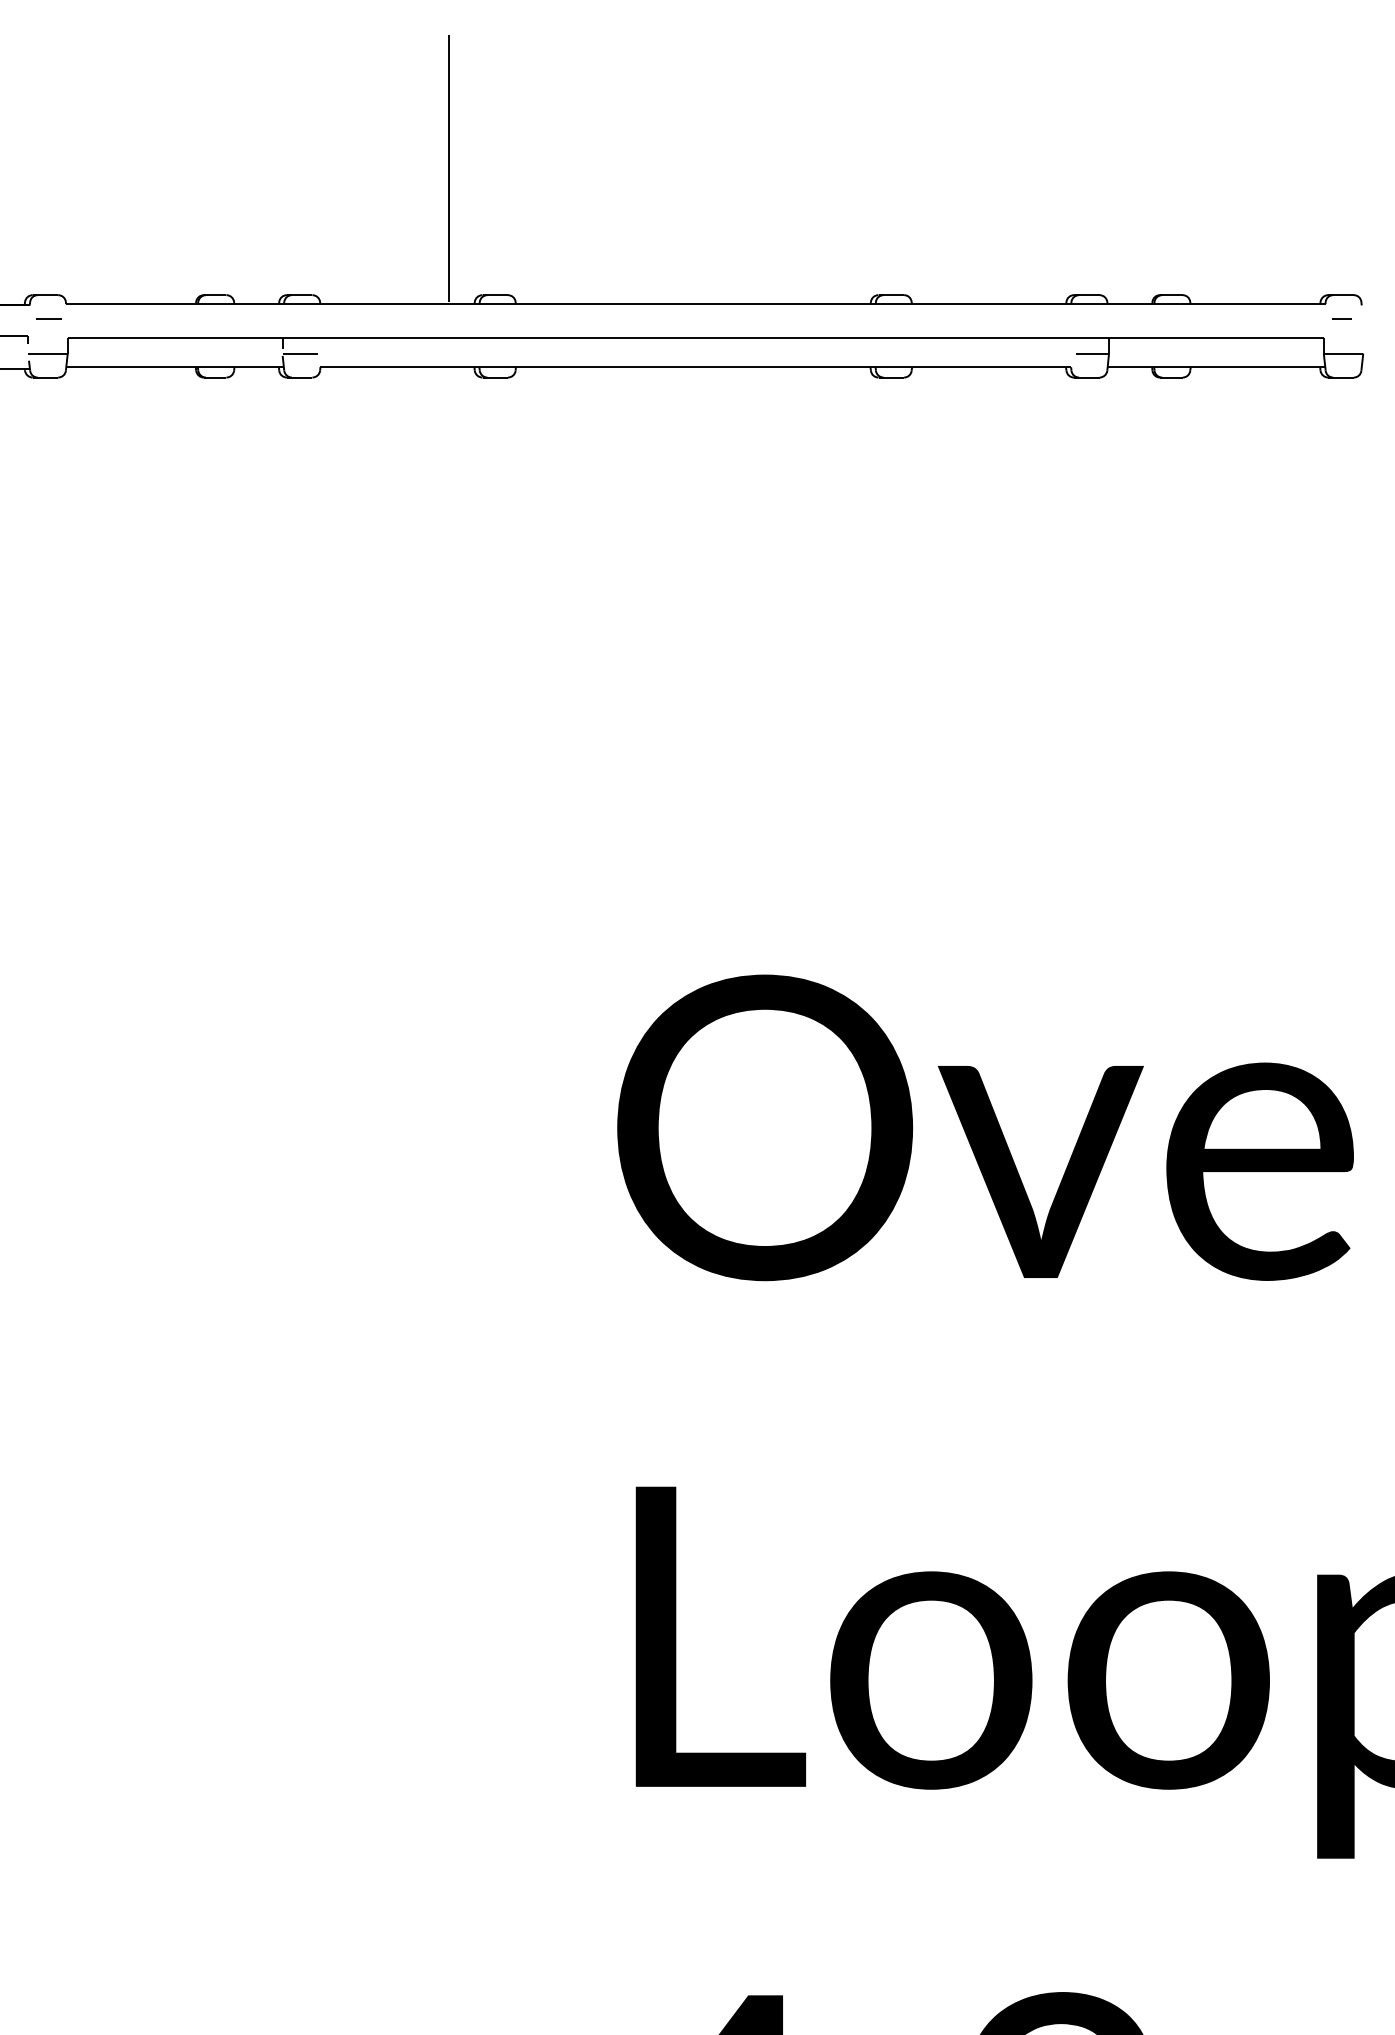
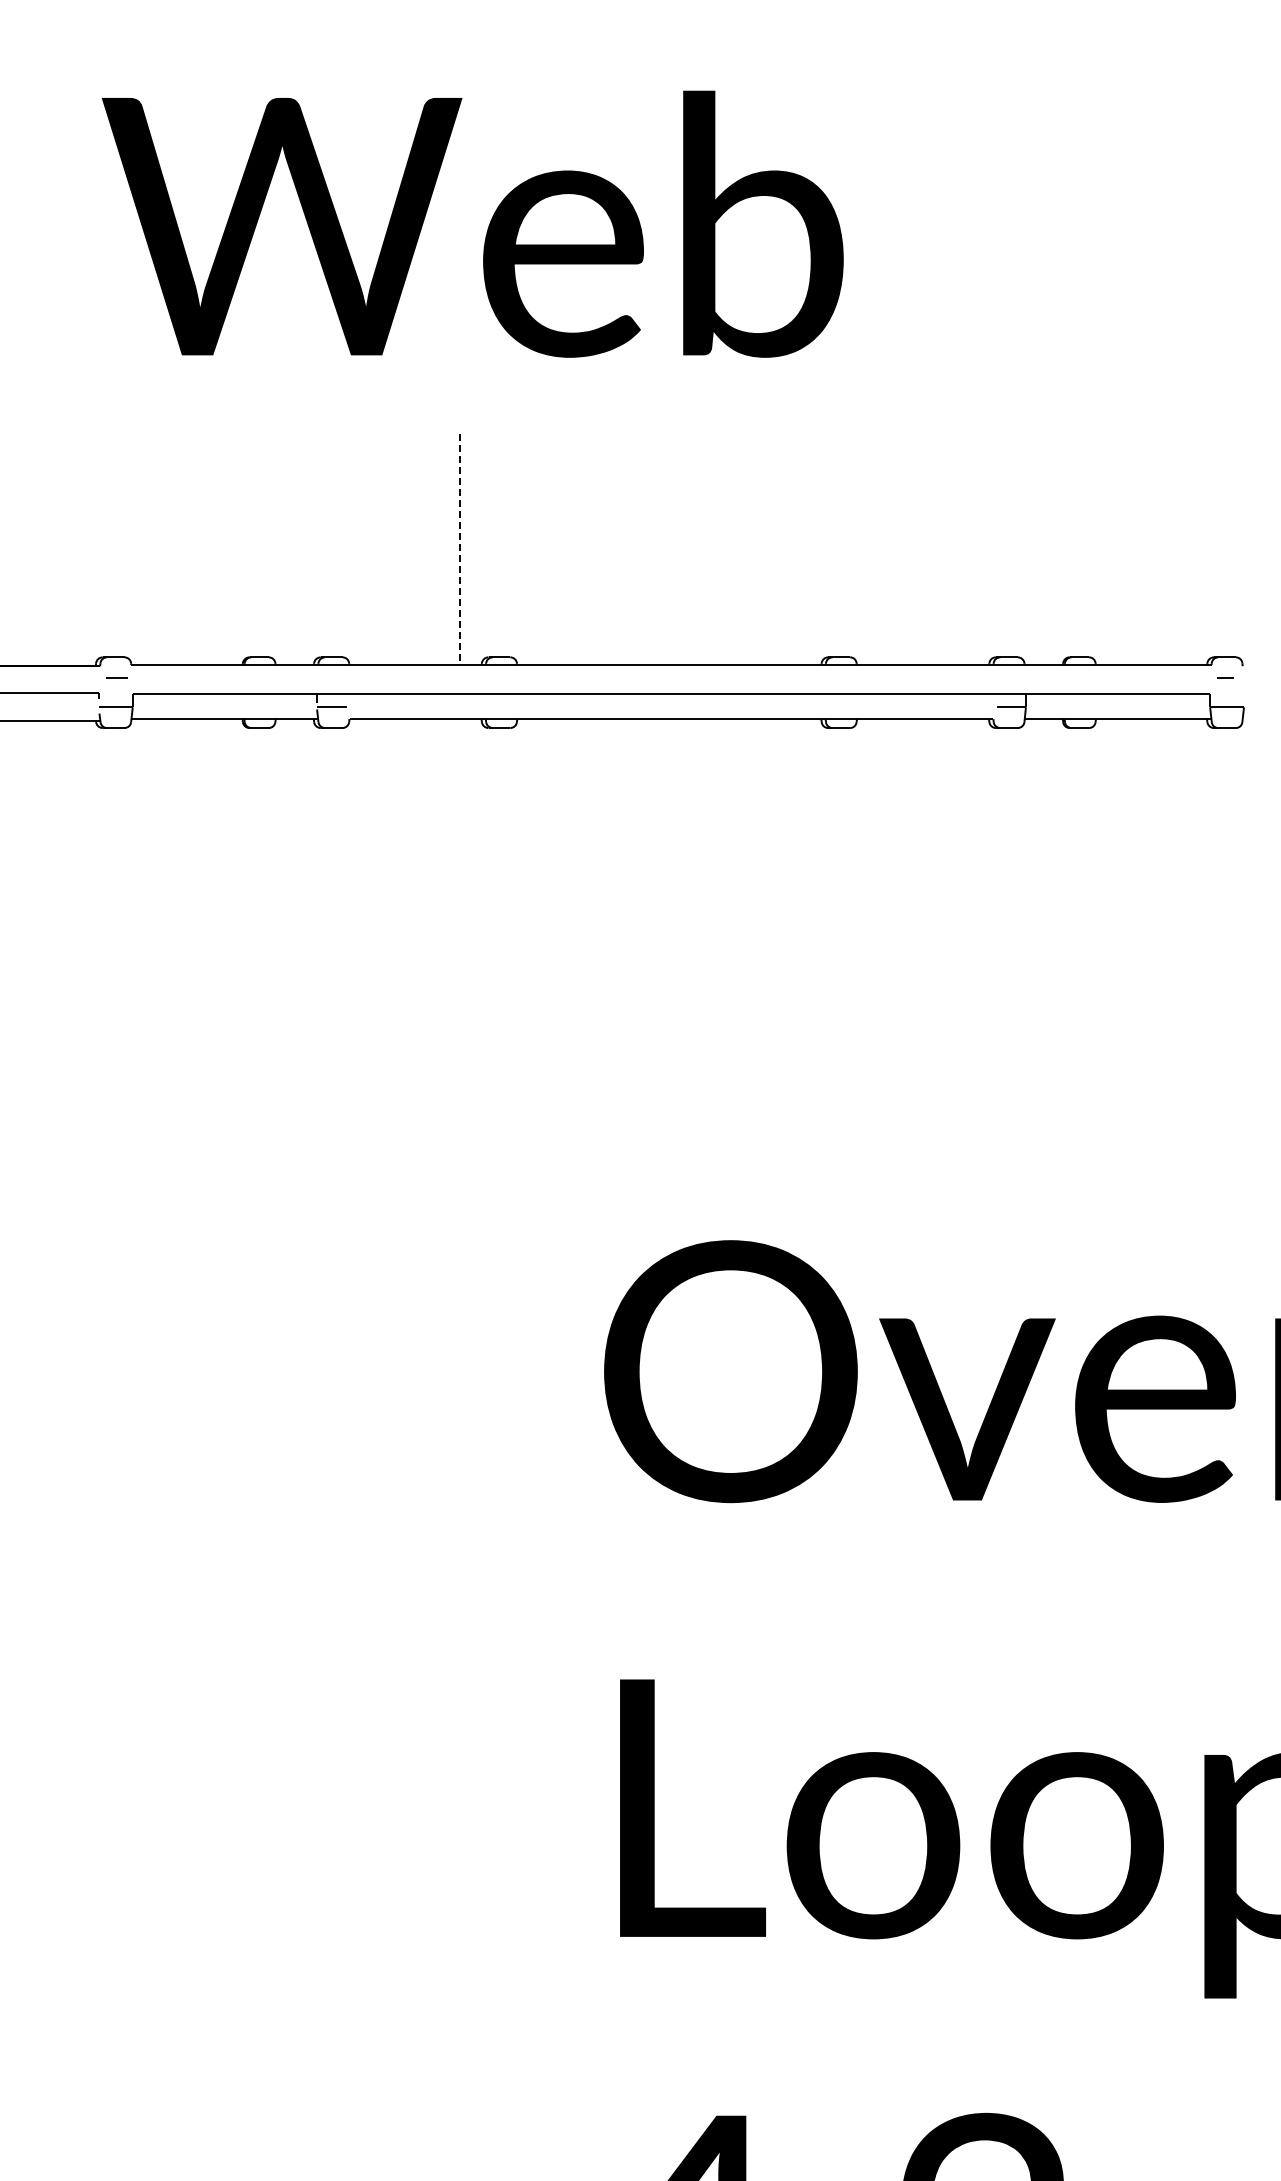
line: (448, 169) -> (459, 549), solid -> dashed

